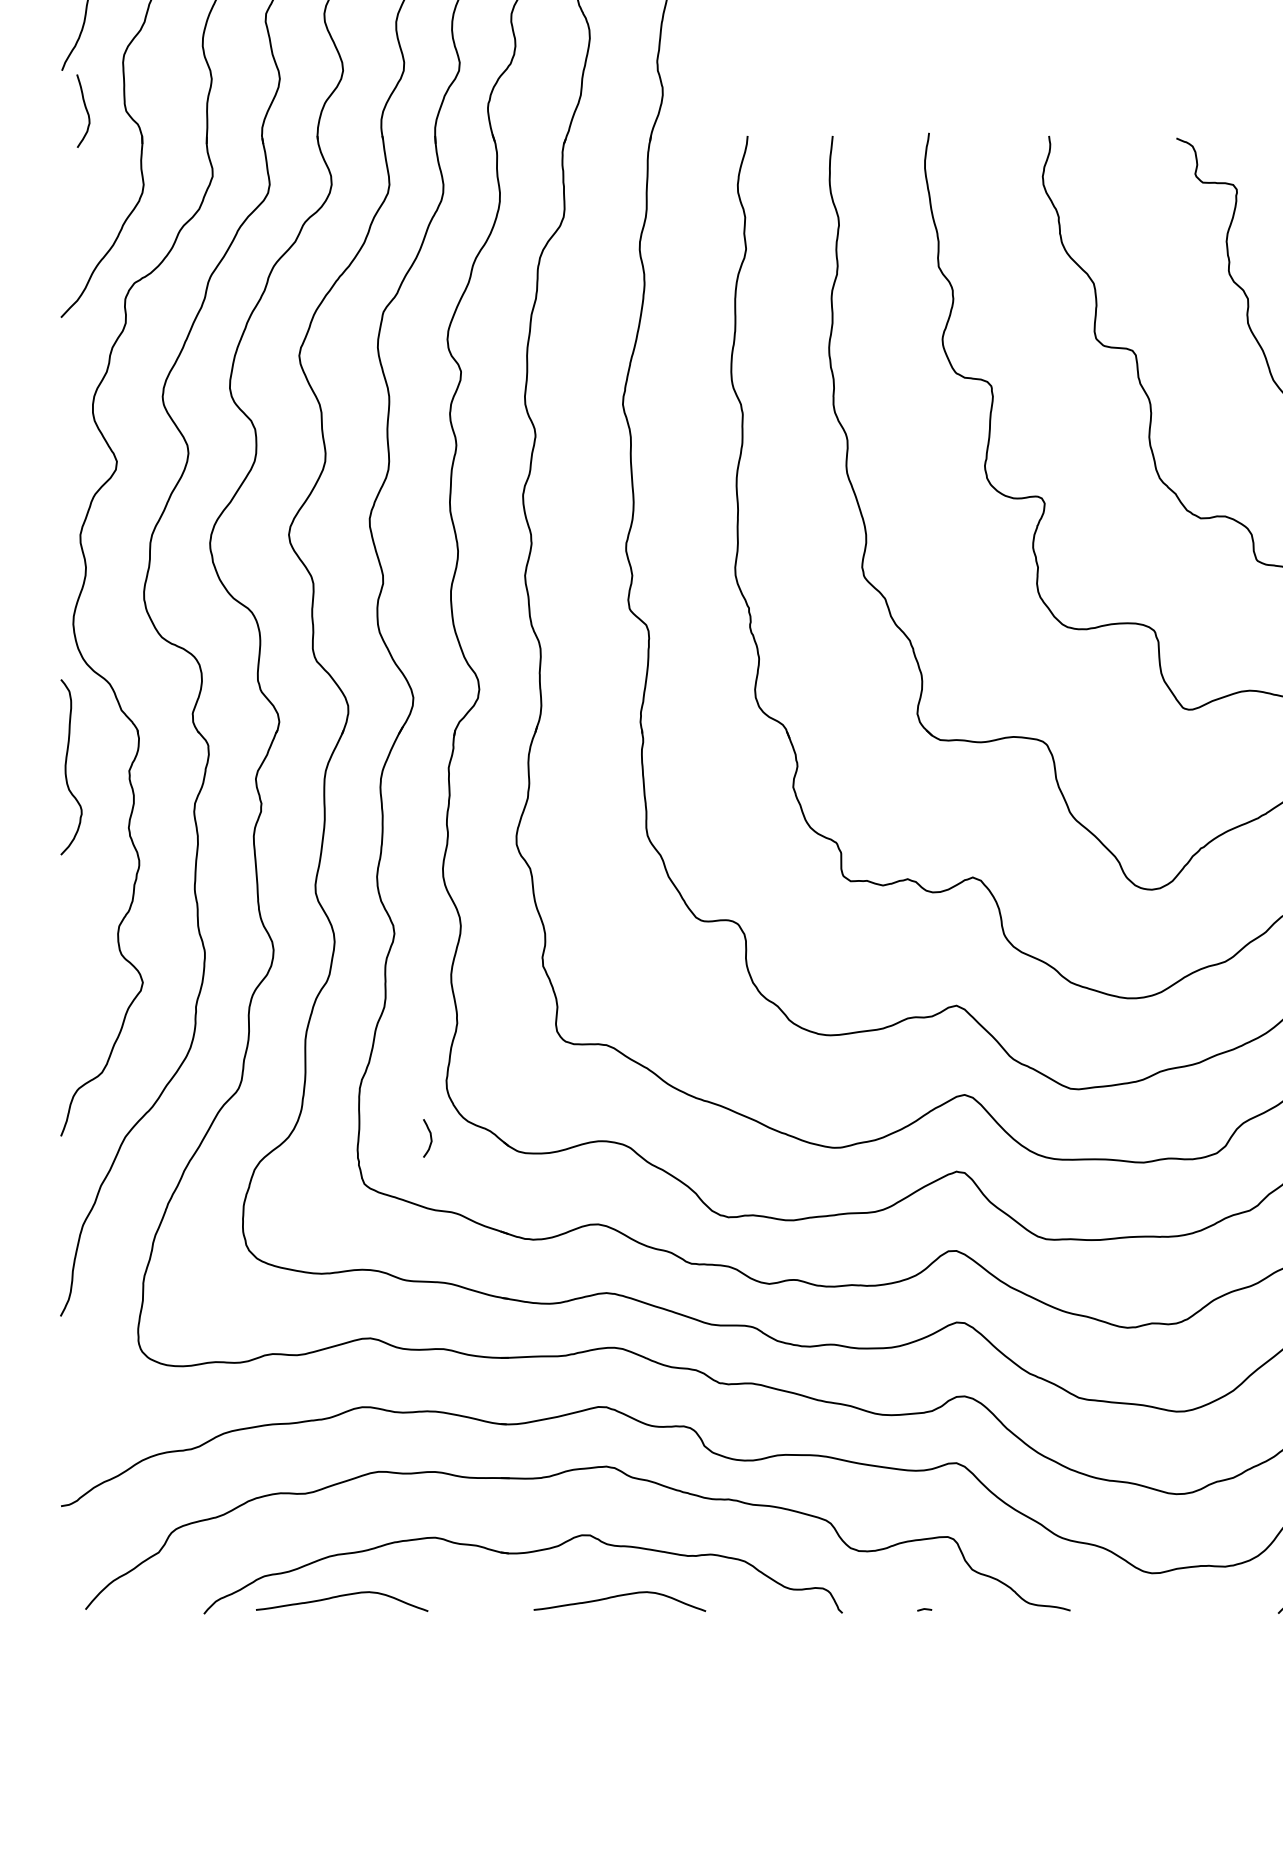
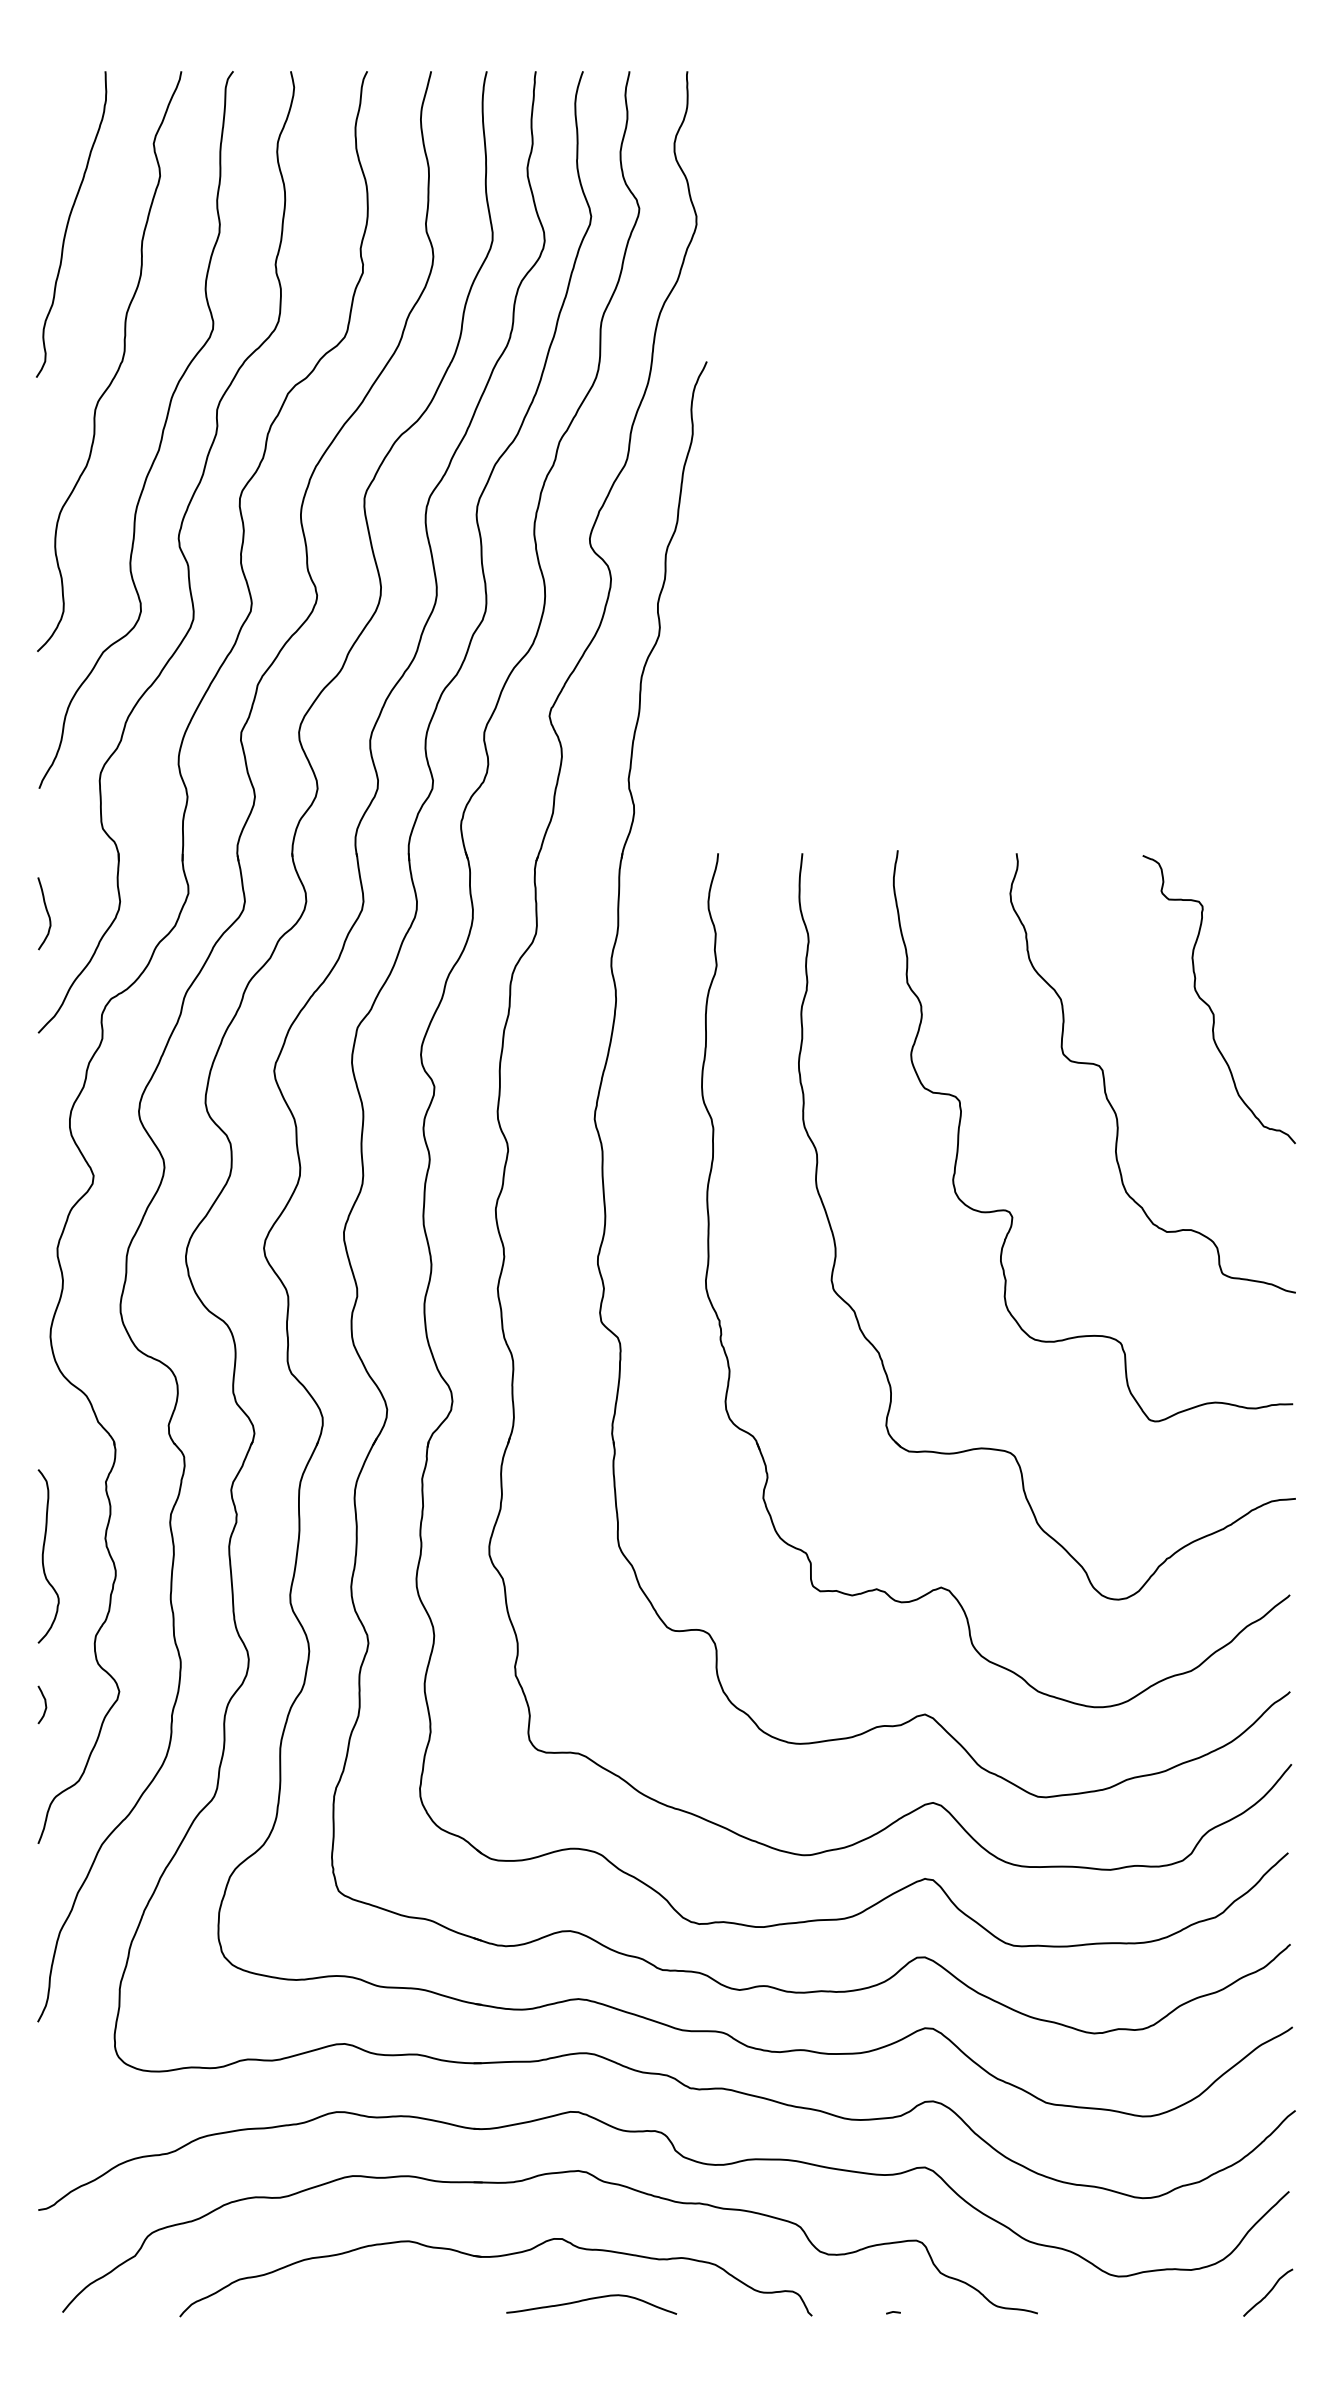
curve: (85, 109) -> (46, 912), moved
curve: (66, 767) -> (43, 1556), moved
curve: (429, 1136) -> (44, 1703), moved
curve: (341, 1596) -> (316, 2299), removed

